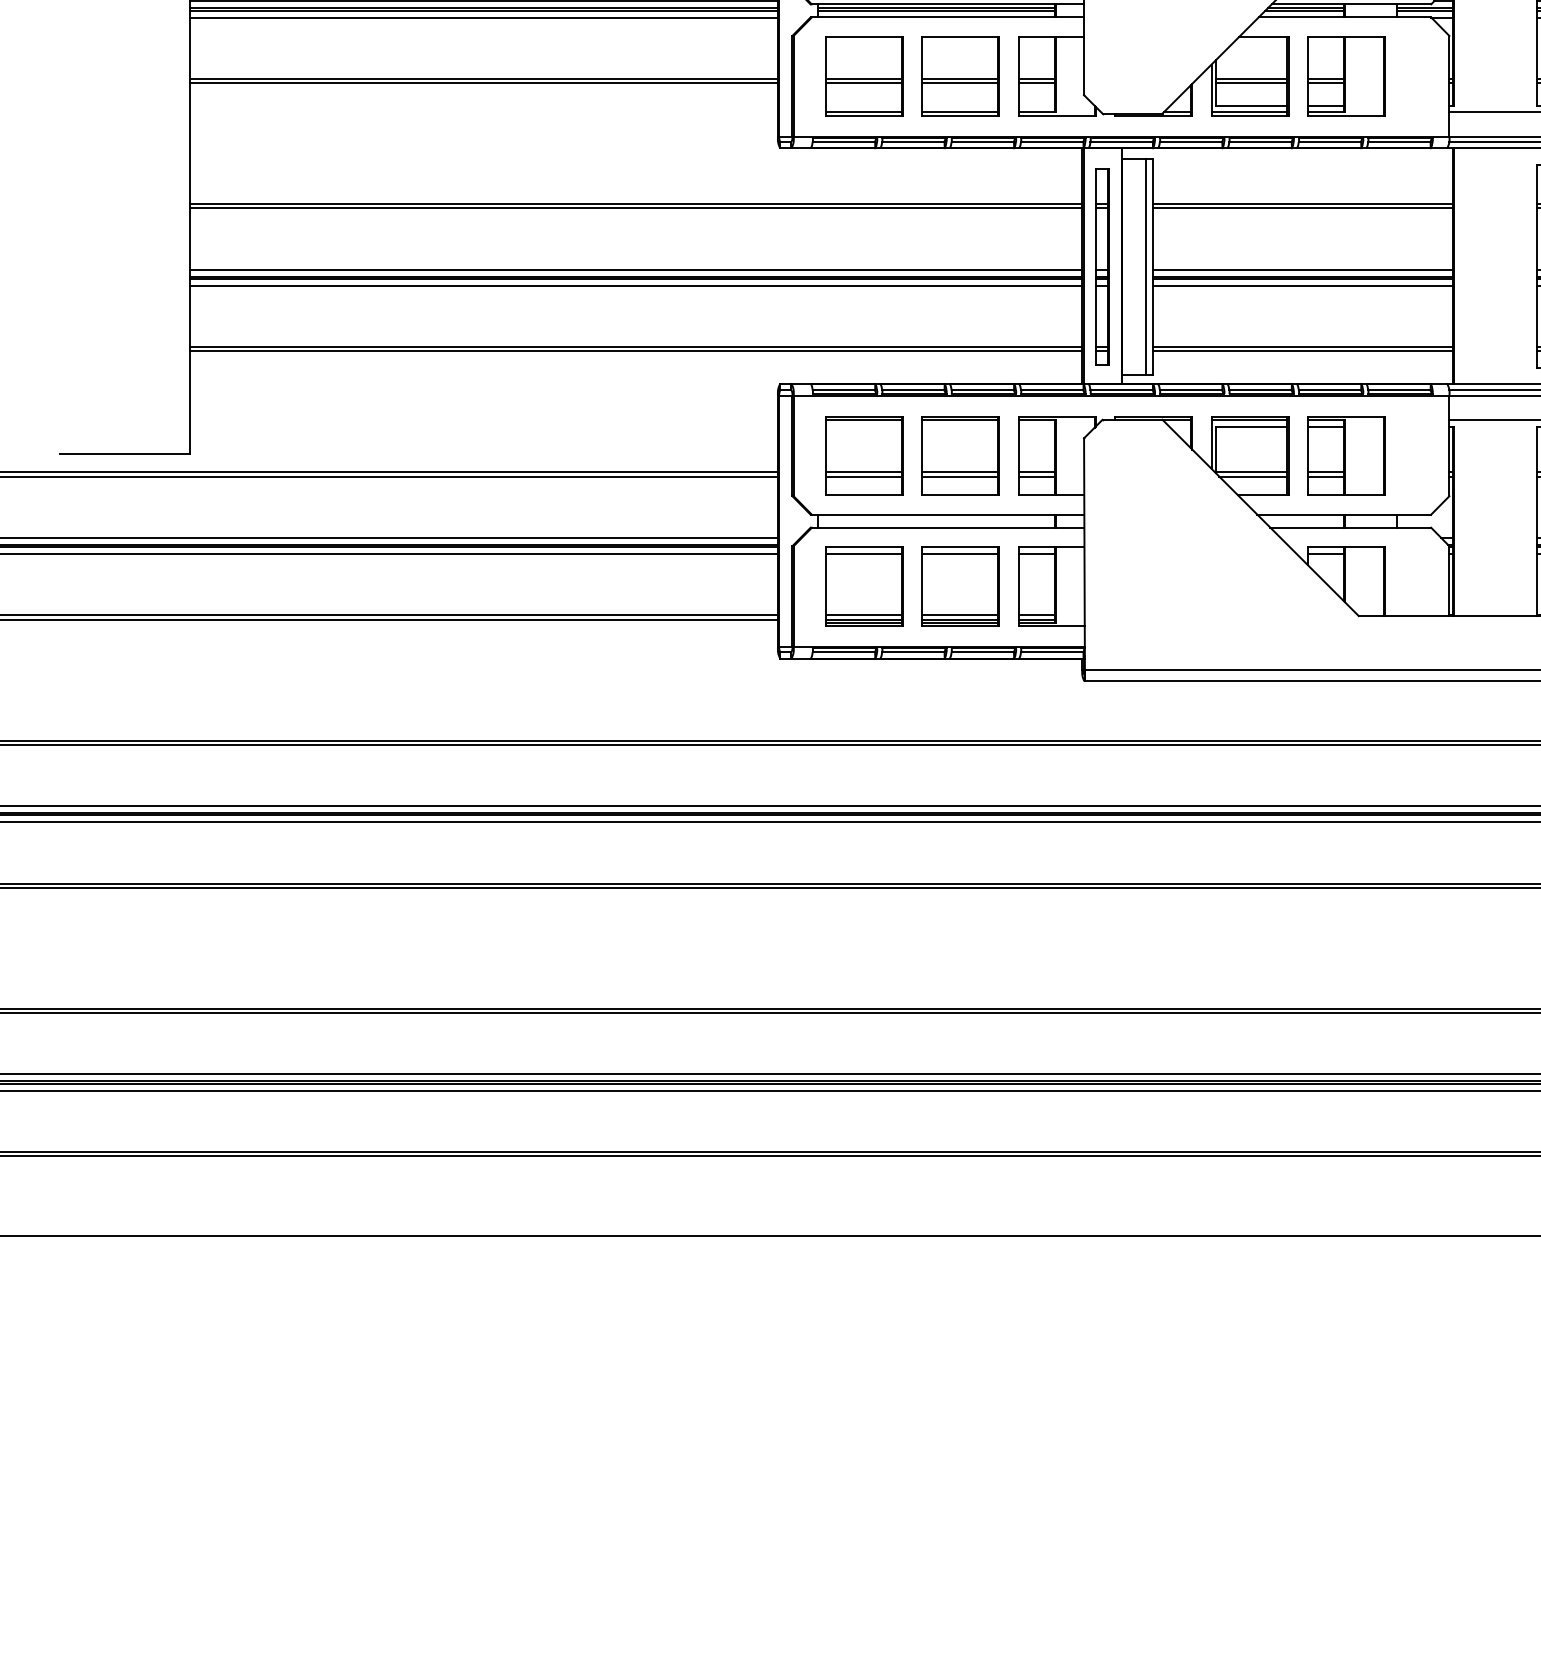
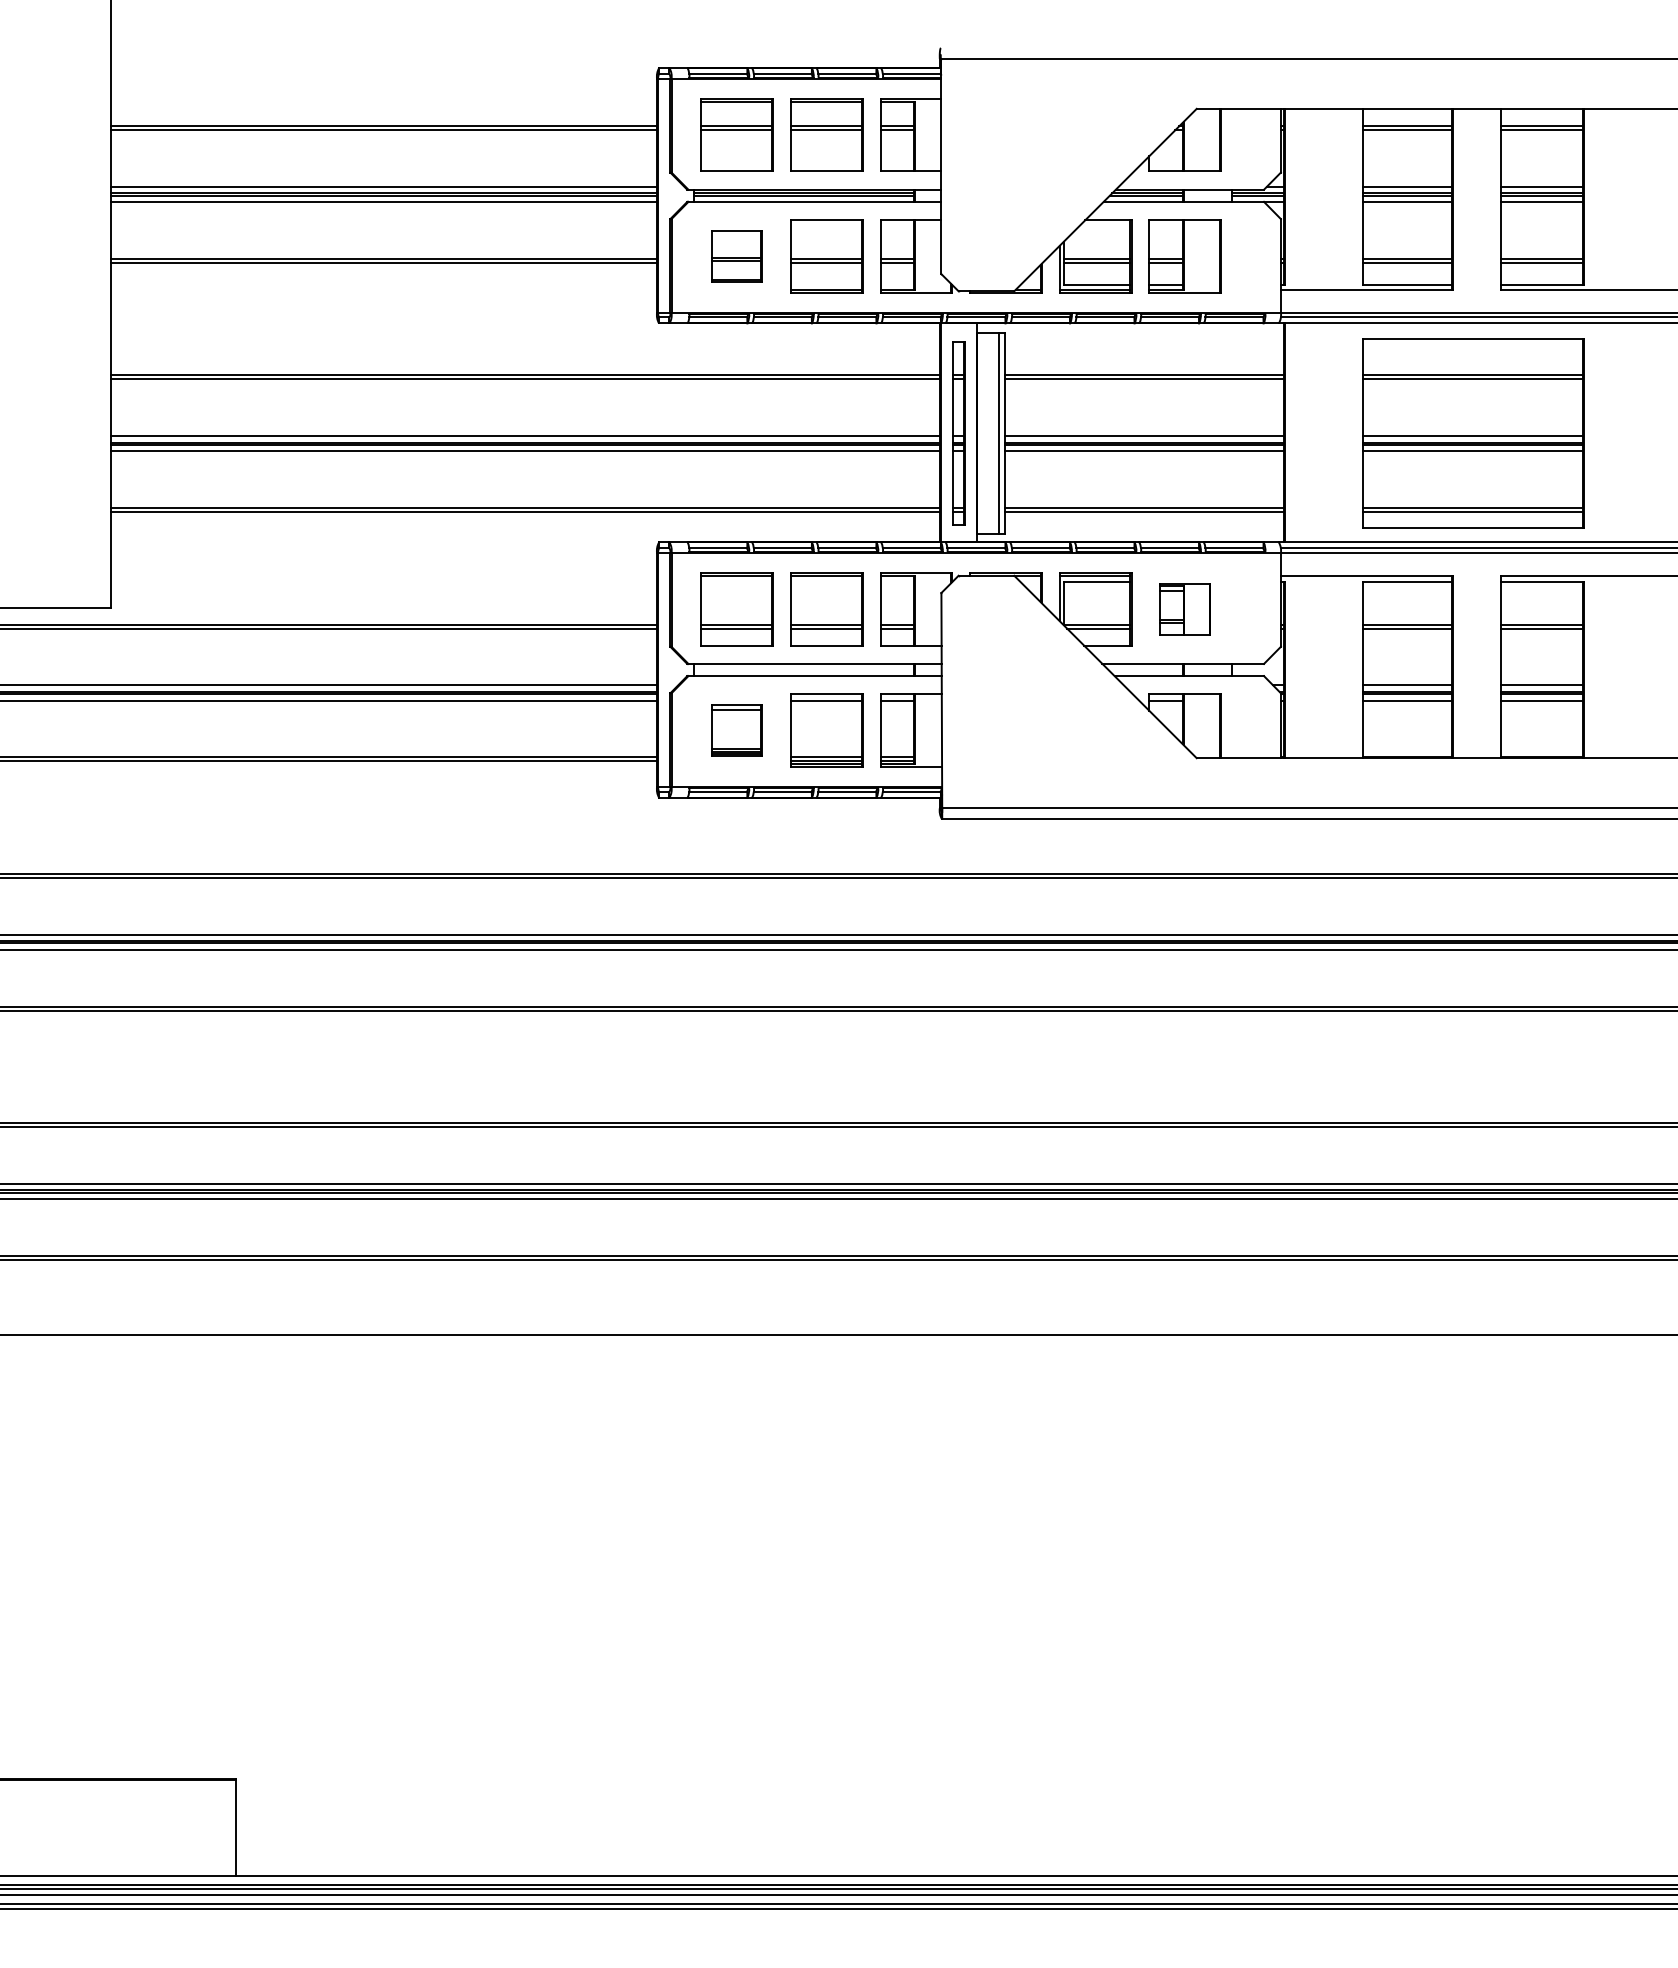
part: (863, 76) -> (736, 256), size x0.7
part: (1345, 456) -> (1184, 609), size x0.7
part: (863, 586) -> (736, 730), size x0.7

